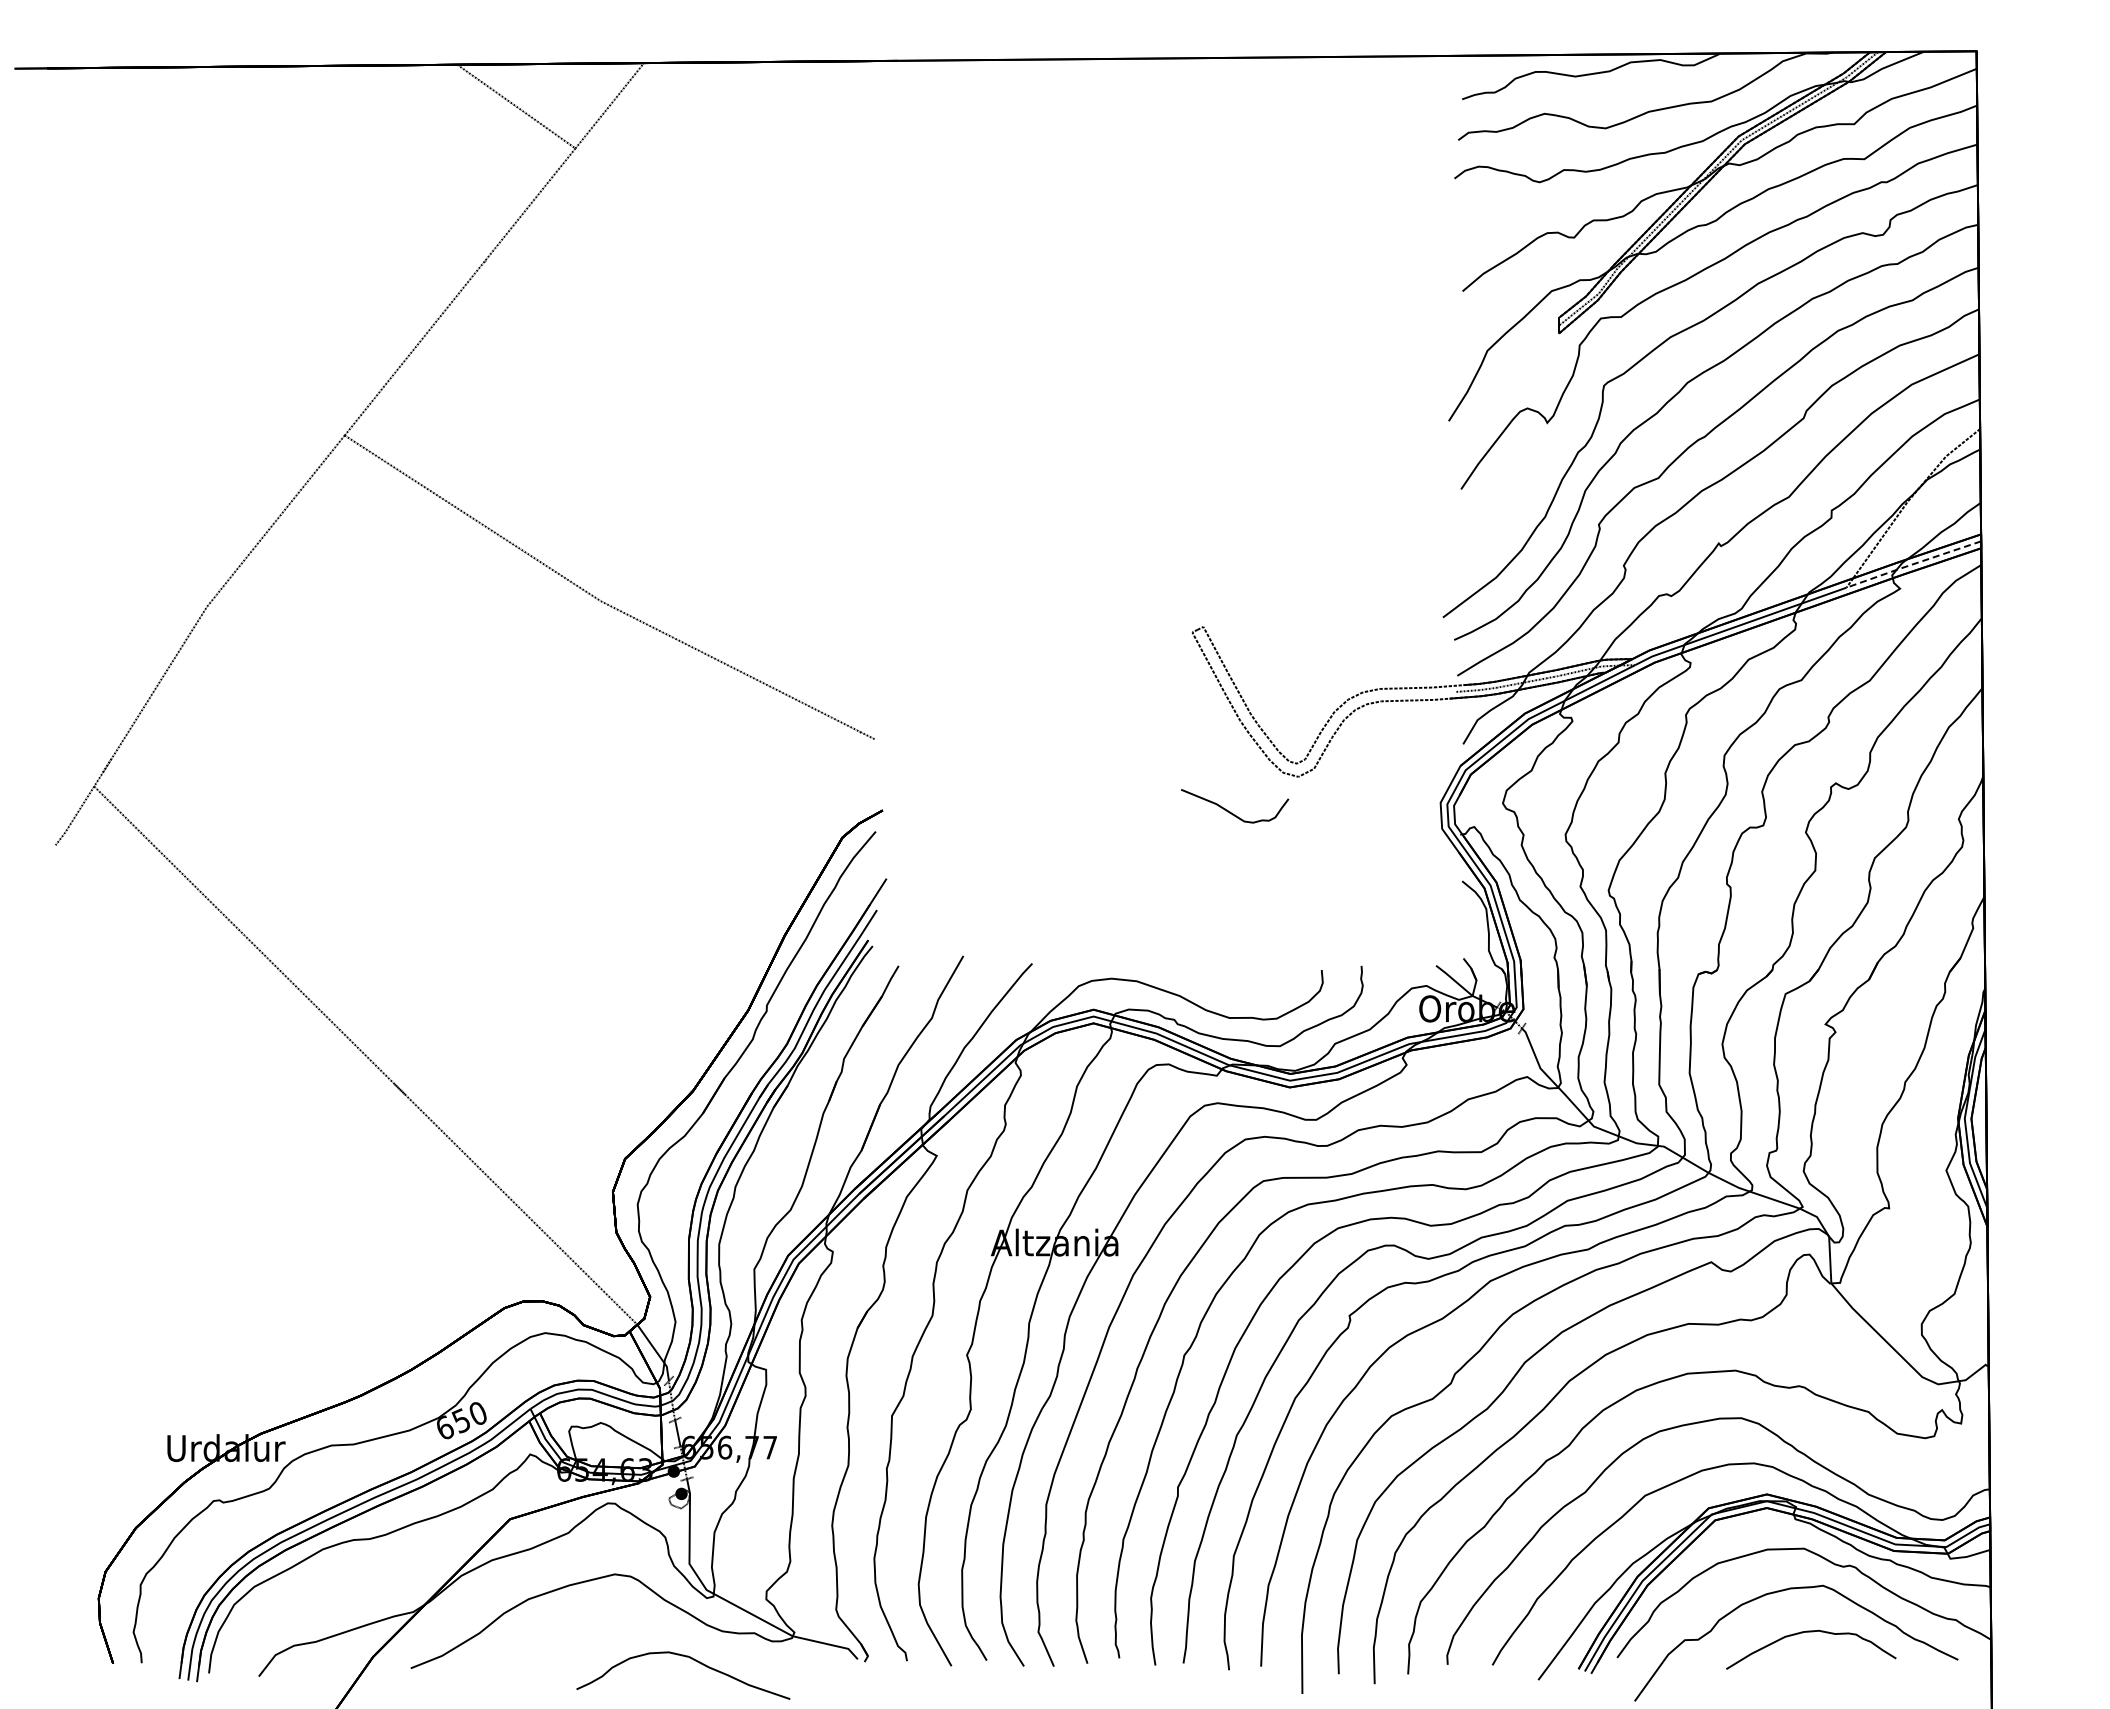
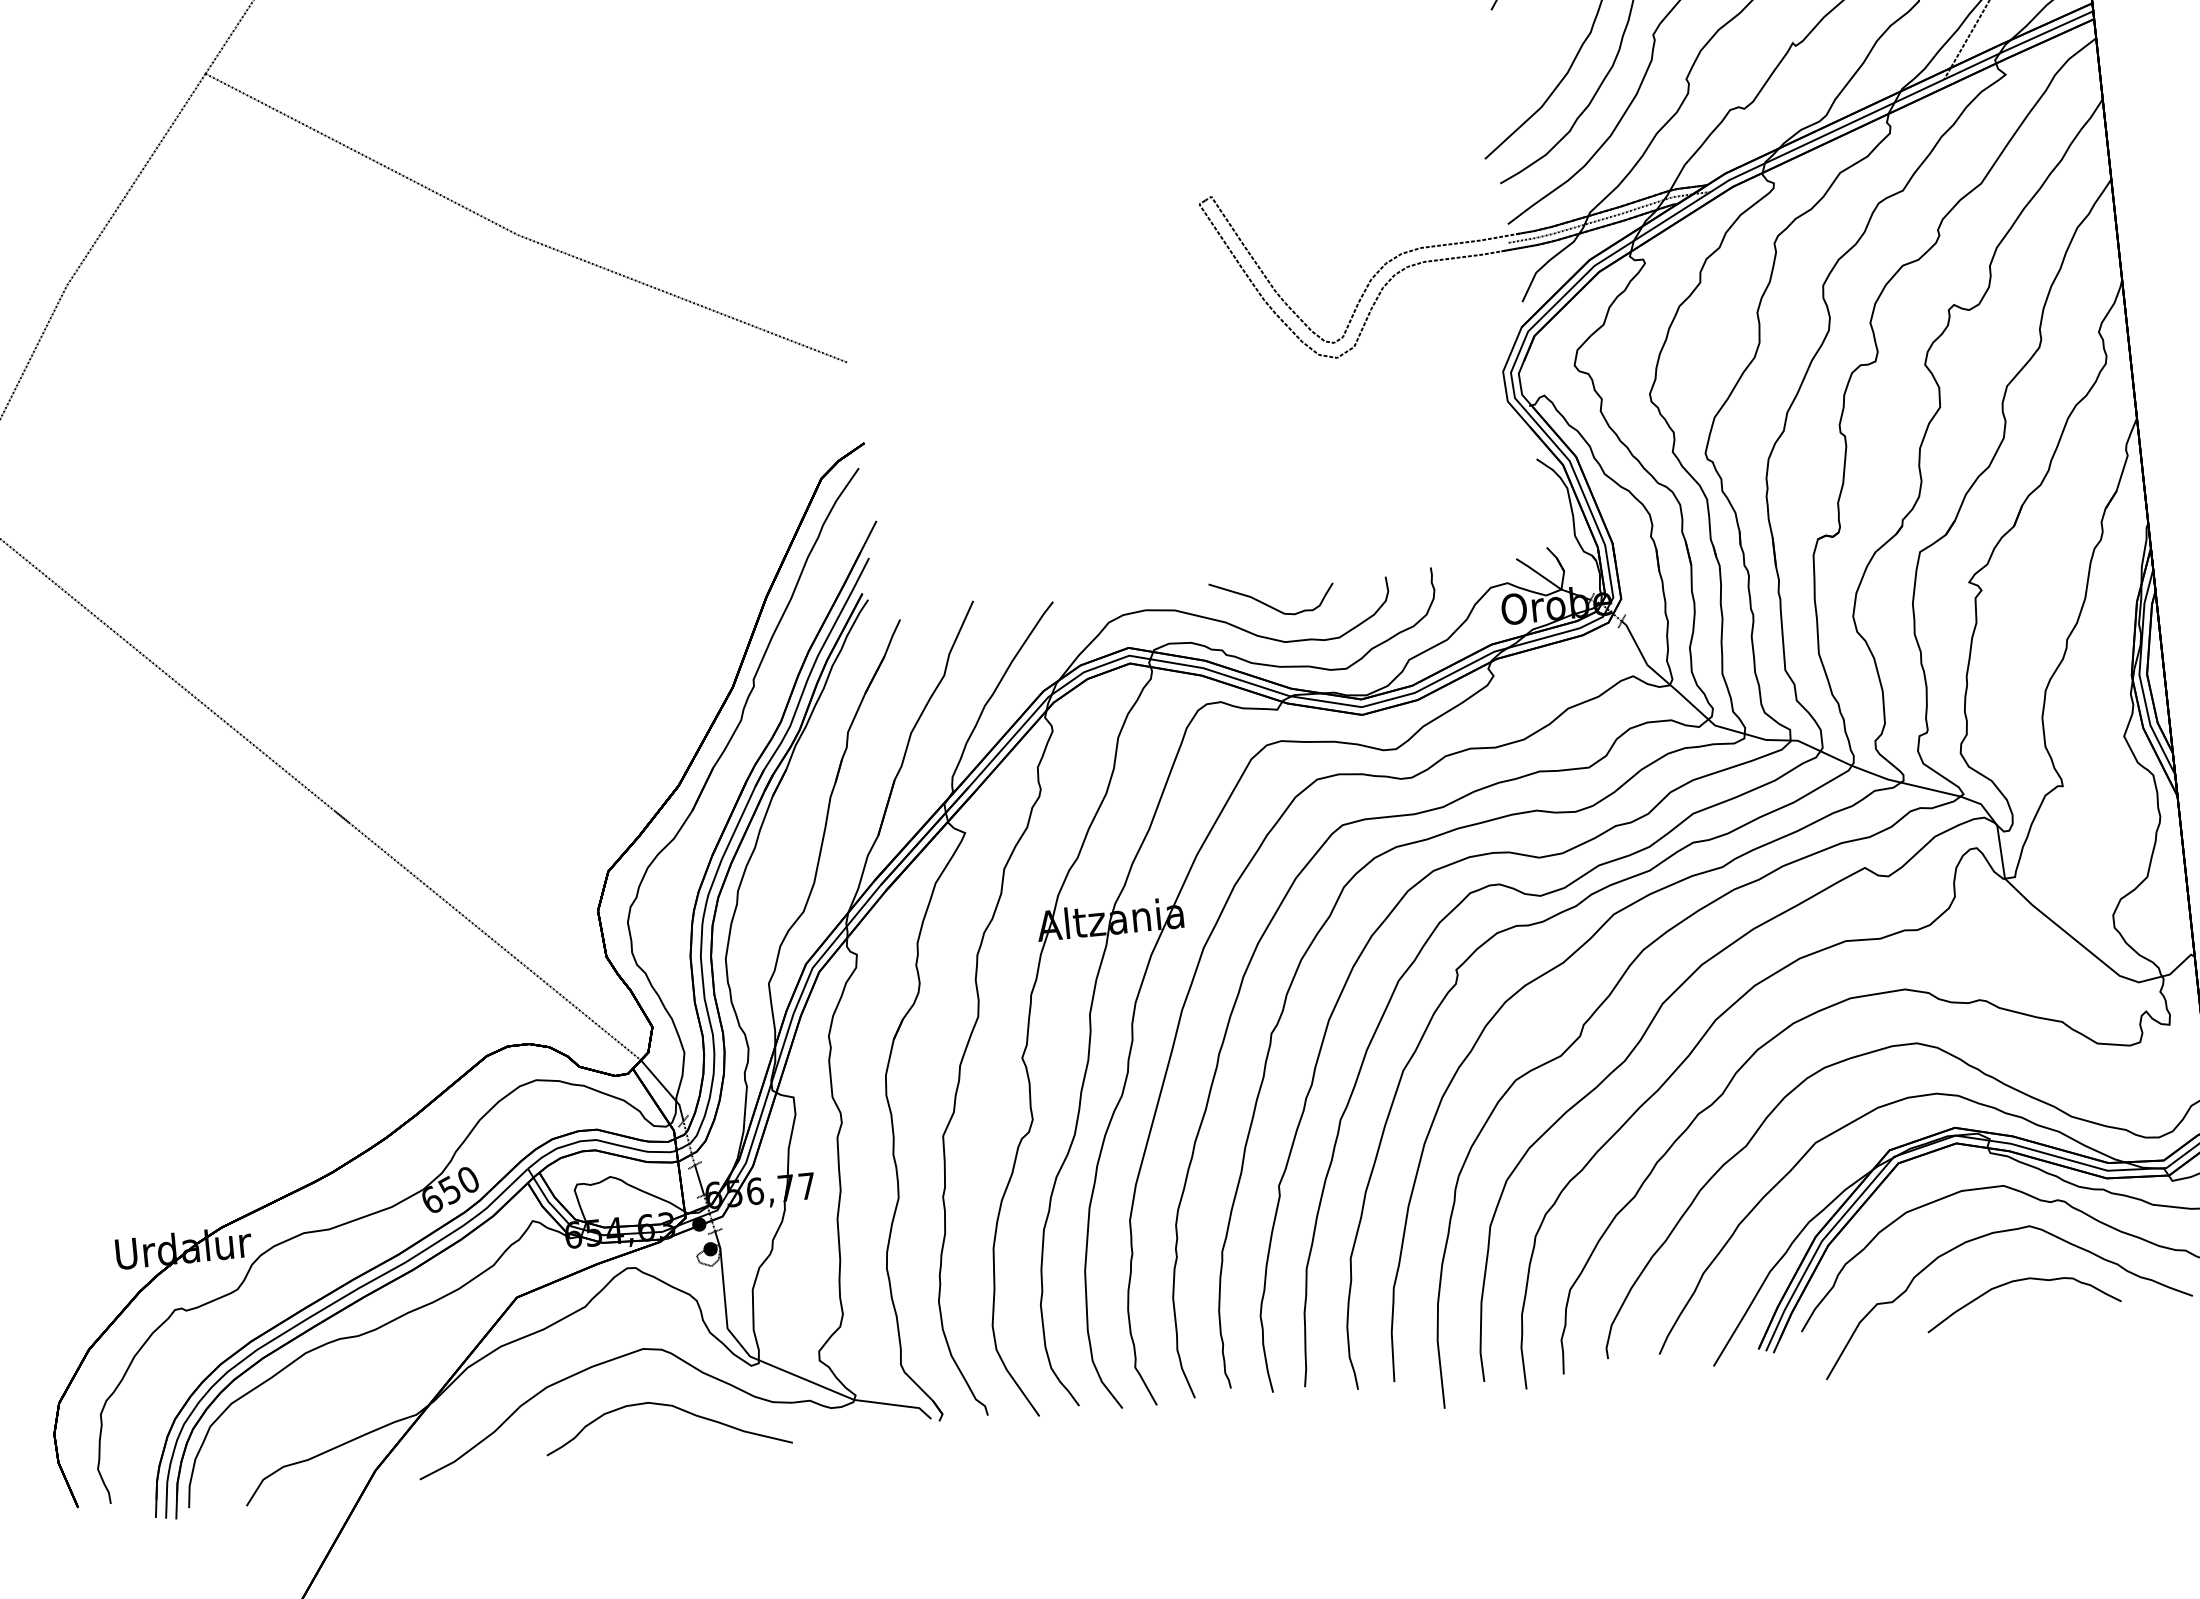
line: (1912, 564) -> (2017, 45), dashed -> solid
curve: (1230, 811) -> (1267, 603), moved
curve: (691, 1659) -> (675, 1408), moved

